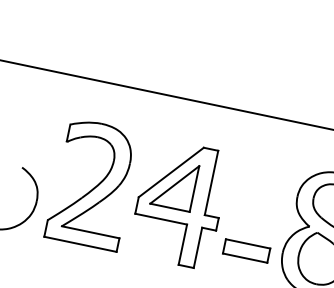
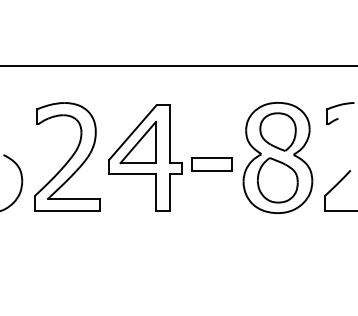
part: (245, 250) -> (211, 164), moved

